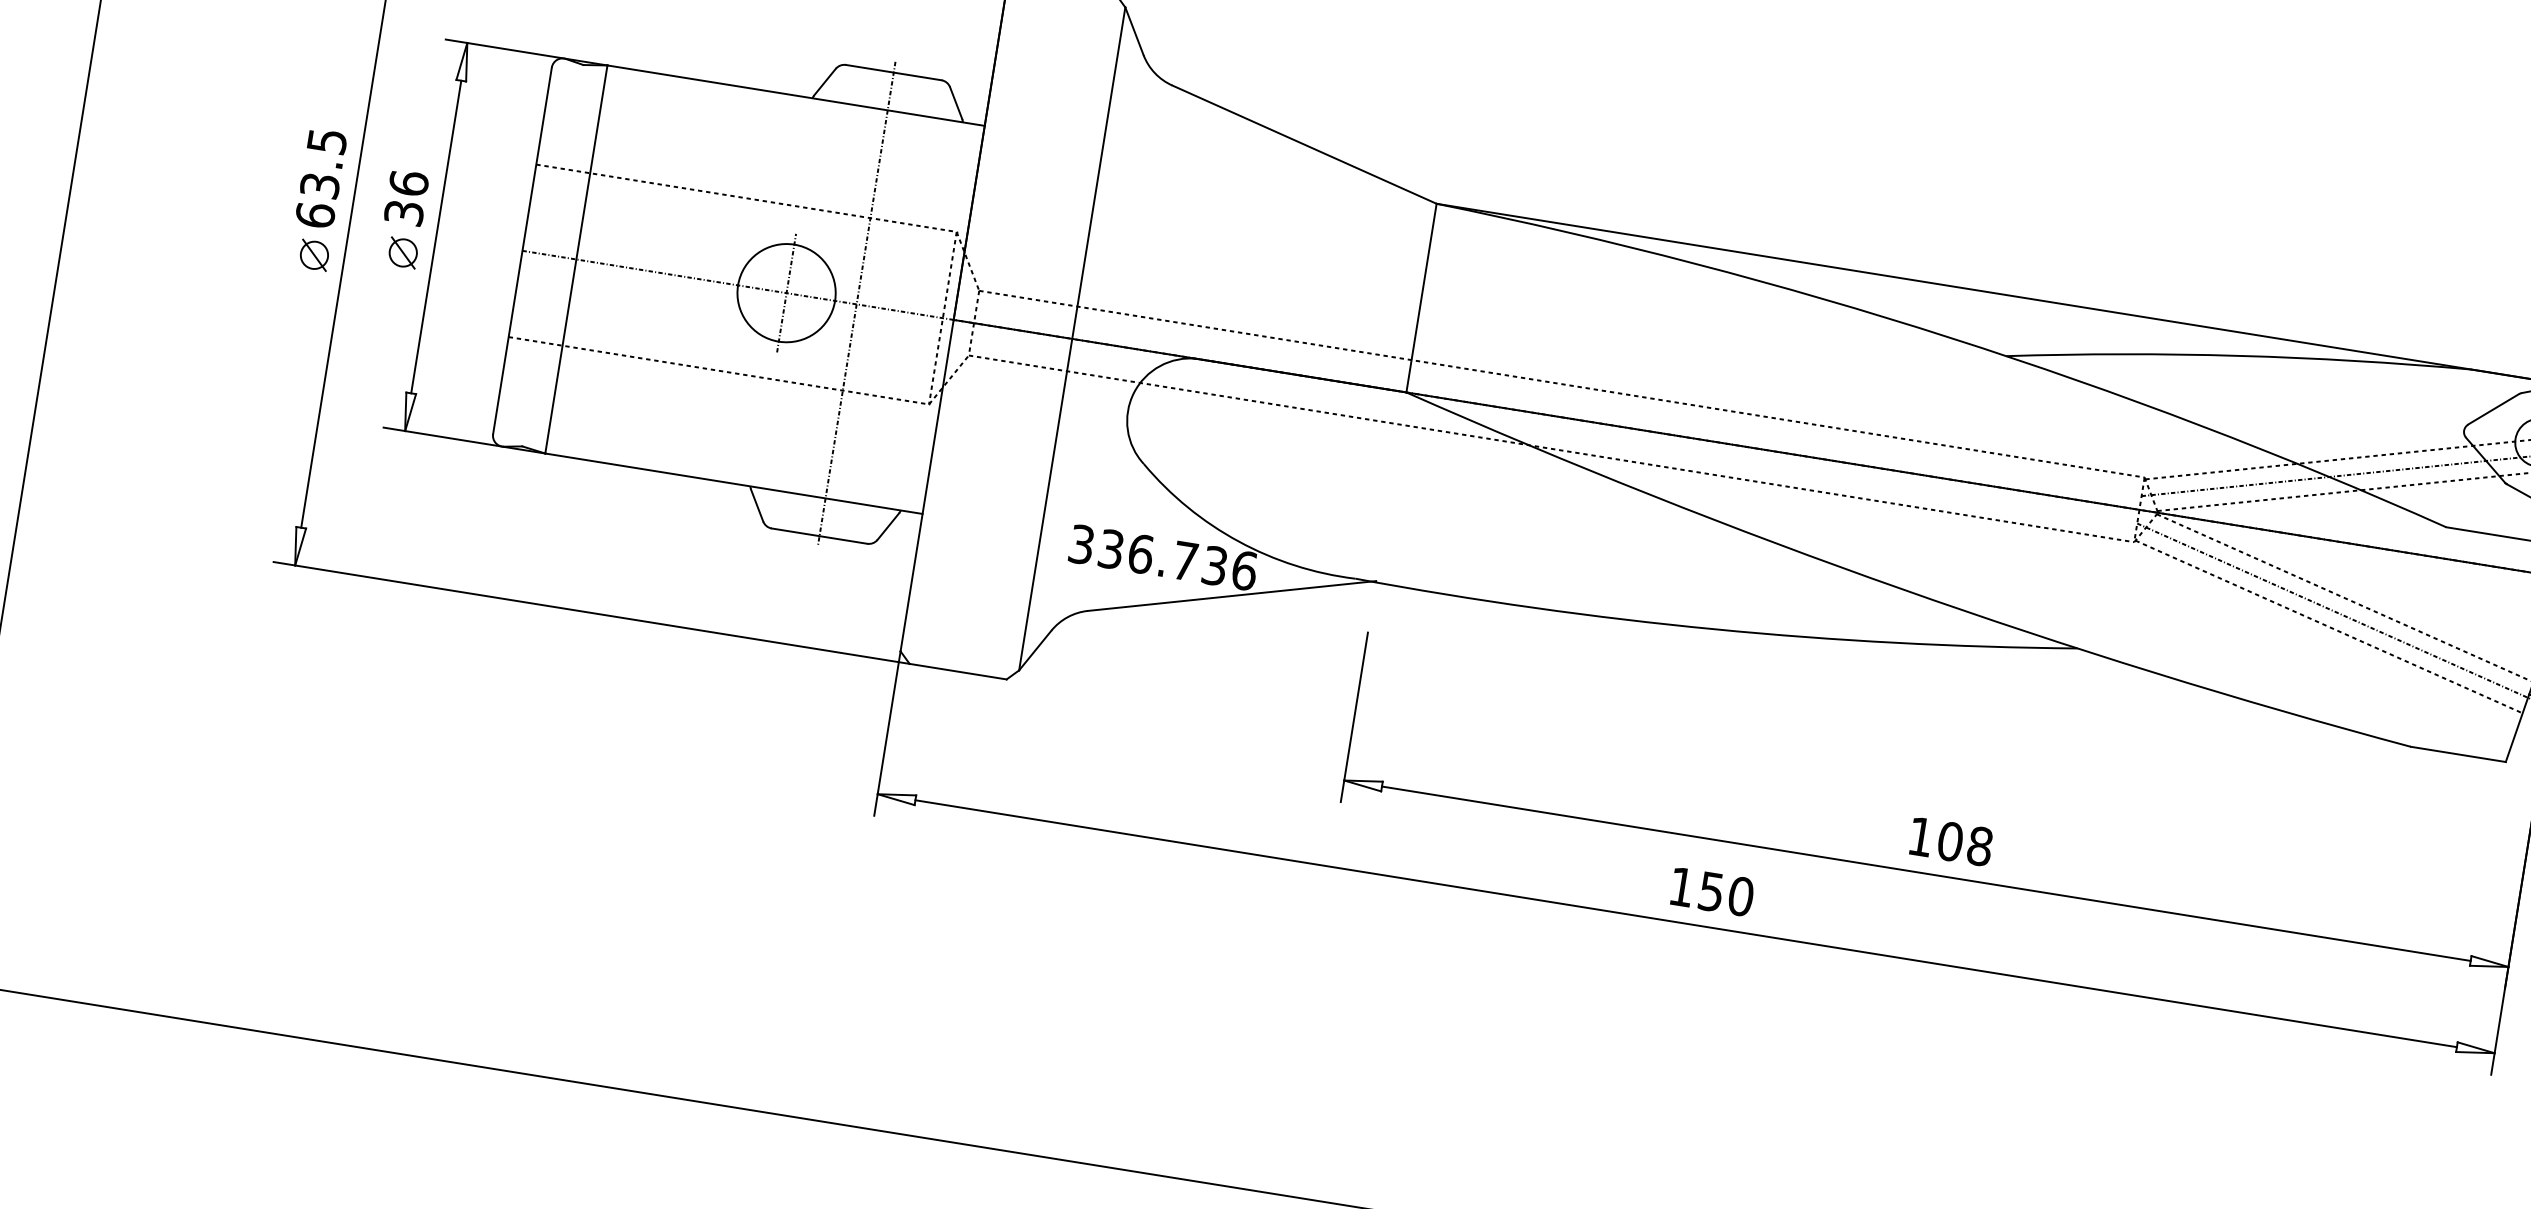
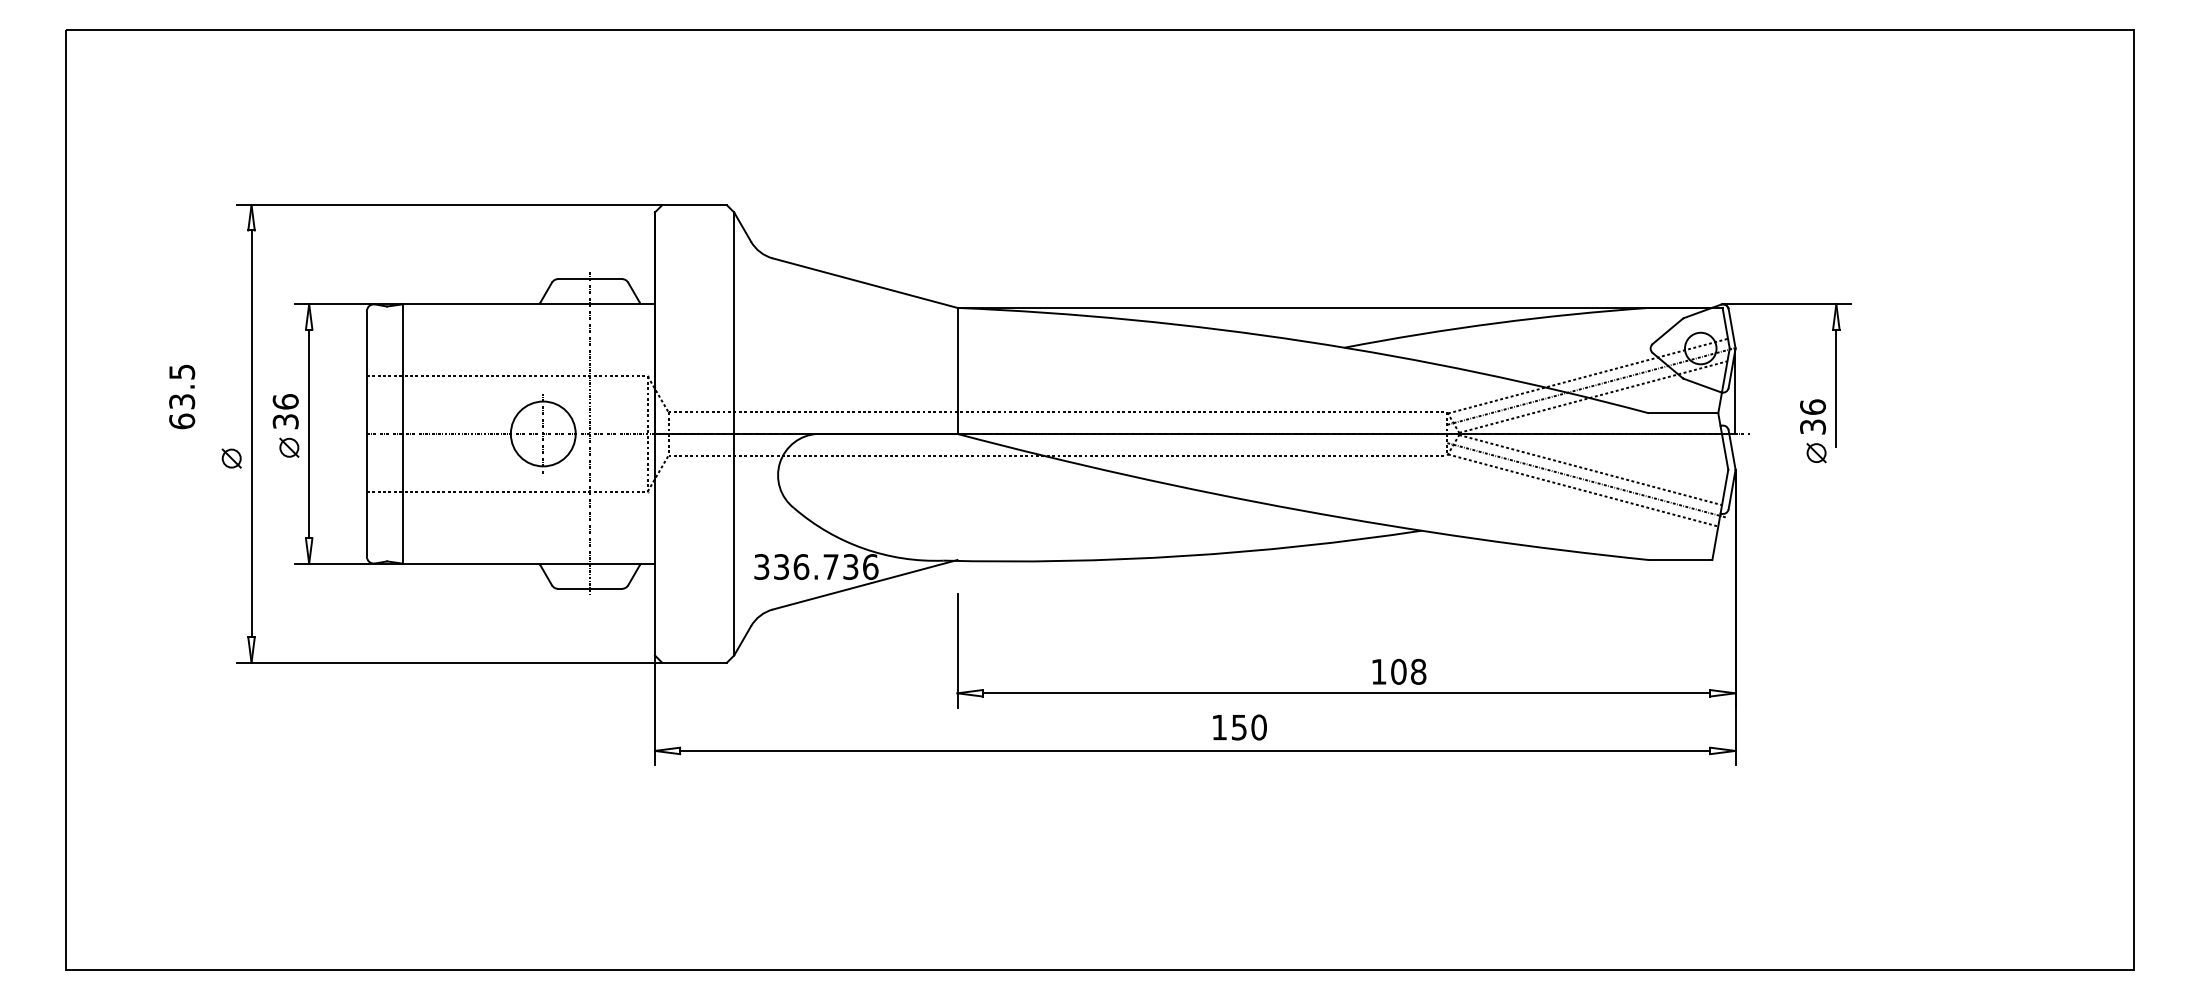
text: (321, 178) -> (182, 396), moved
text: (1951, 841) -> (1399, 671), moved
text: (1711, 891) -> (1239, 727), moved

